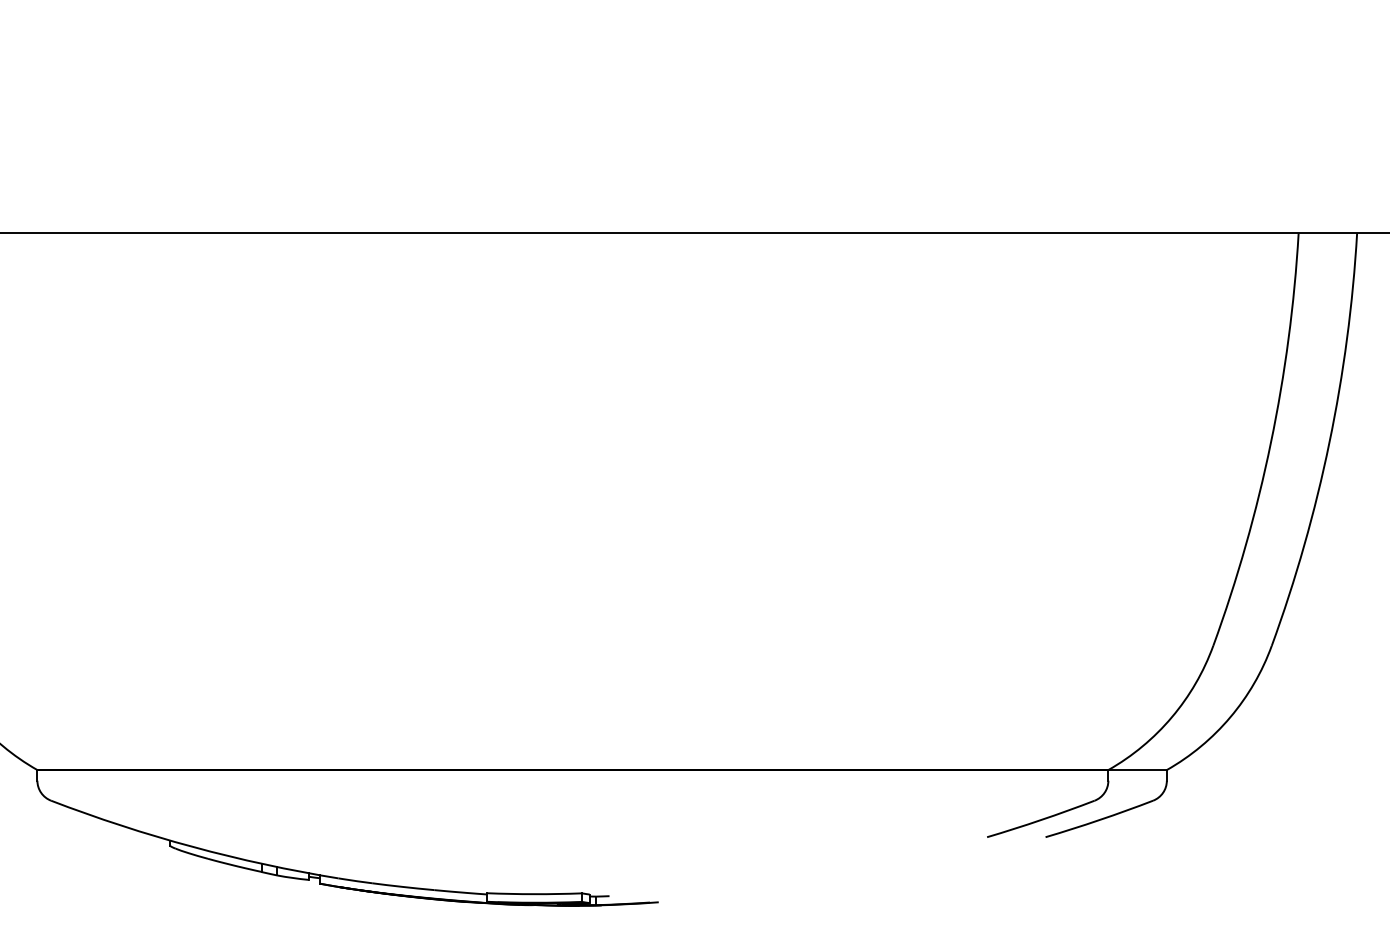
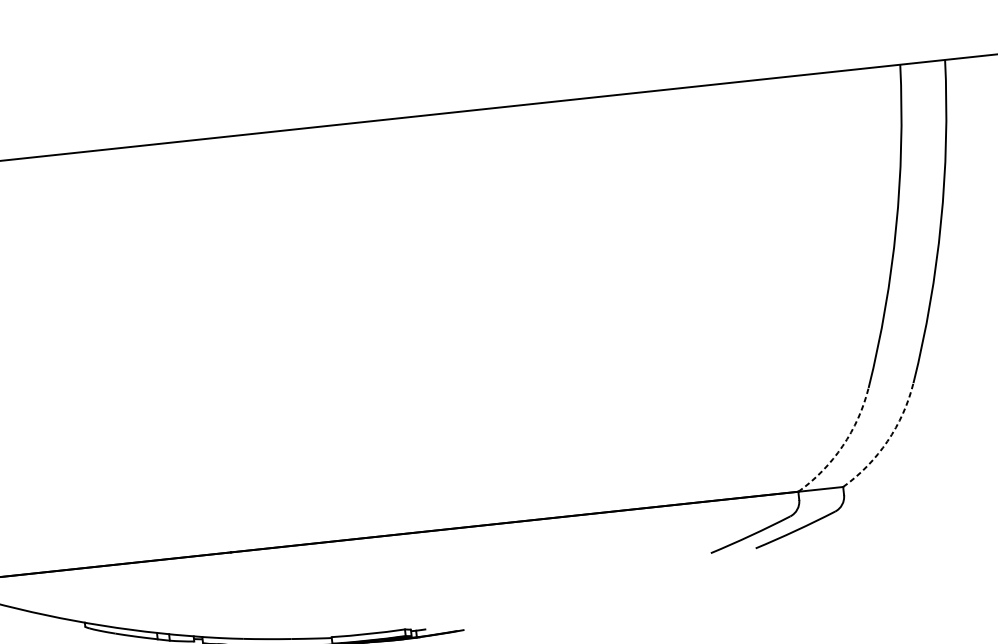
arc: (1171, 717) -> (842, 446), solid -> dashed
arc: (1230, 717) -> (887, 441), solid -> dashed

